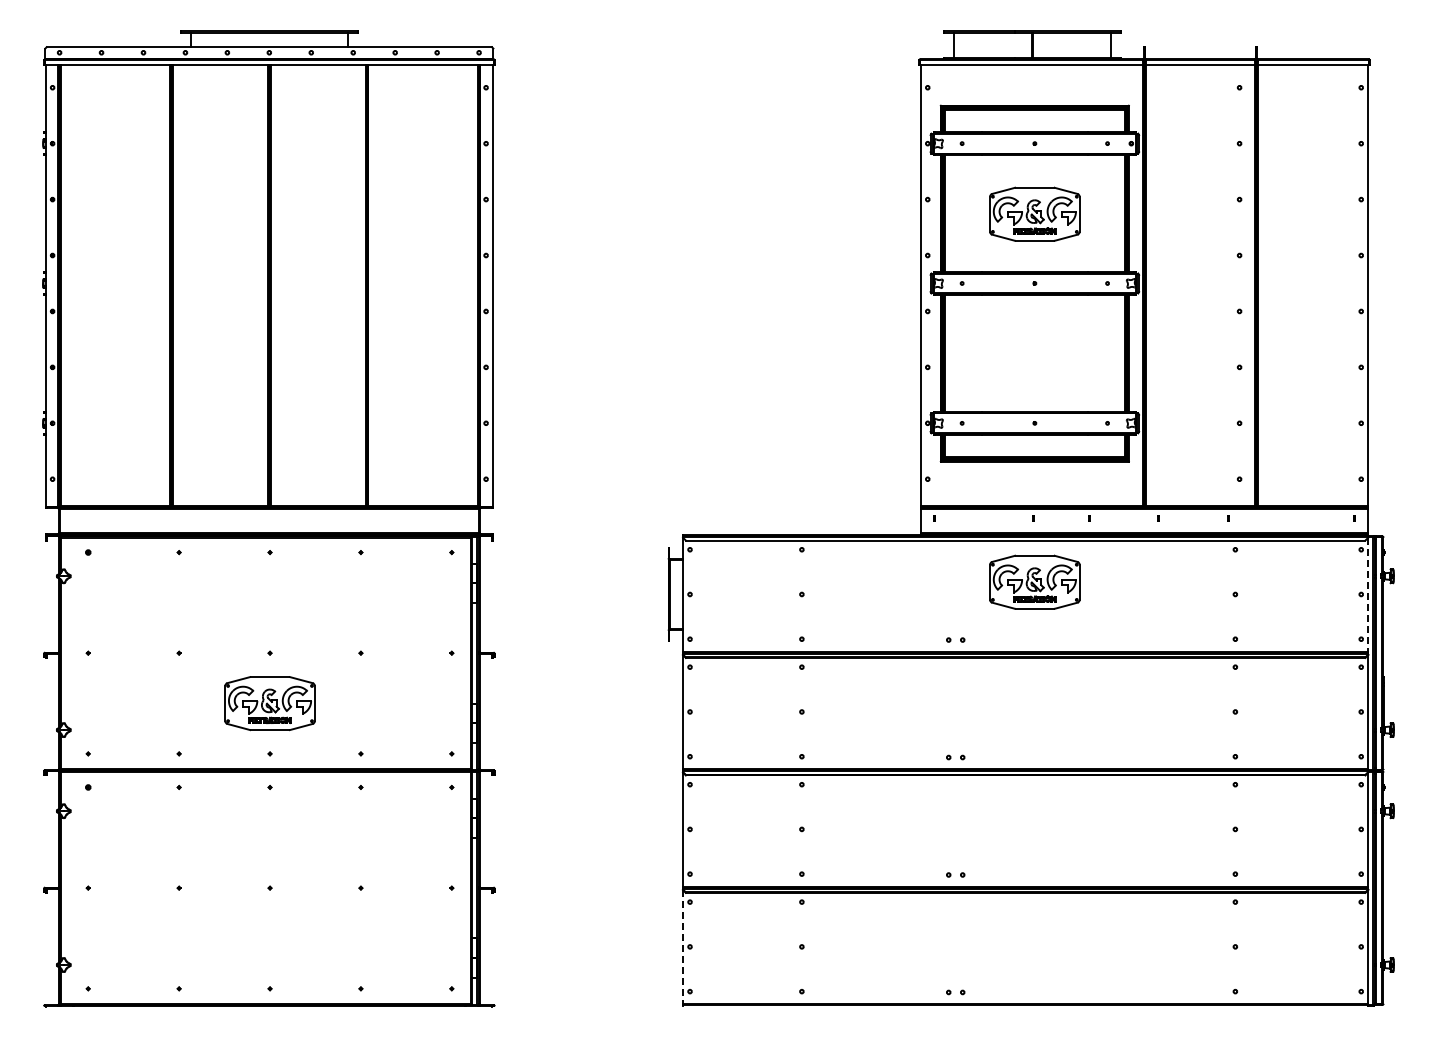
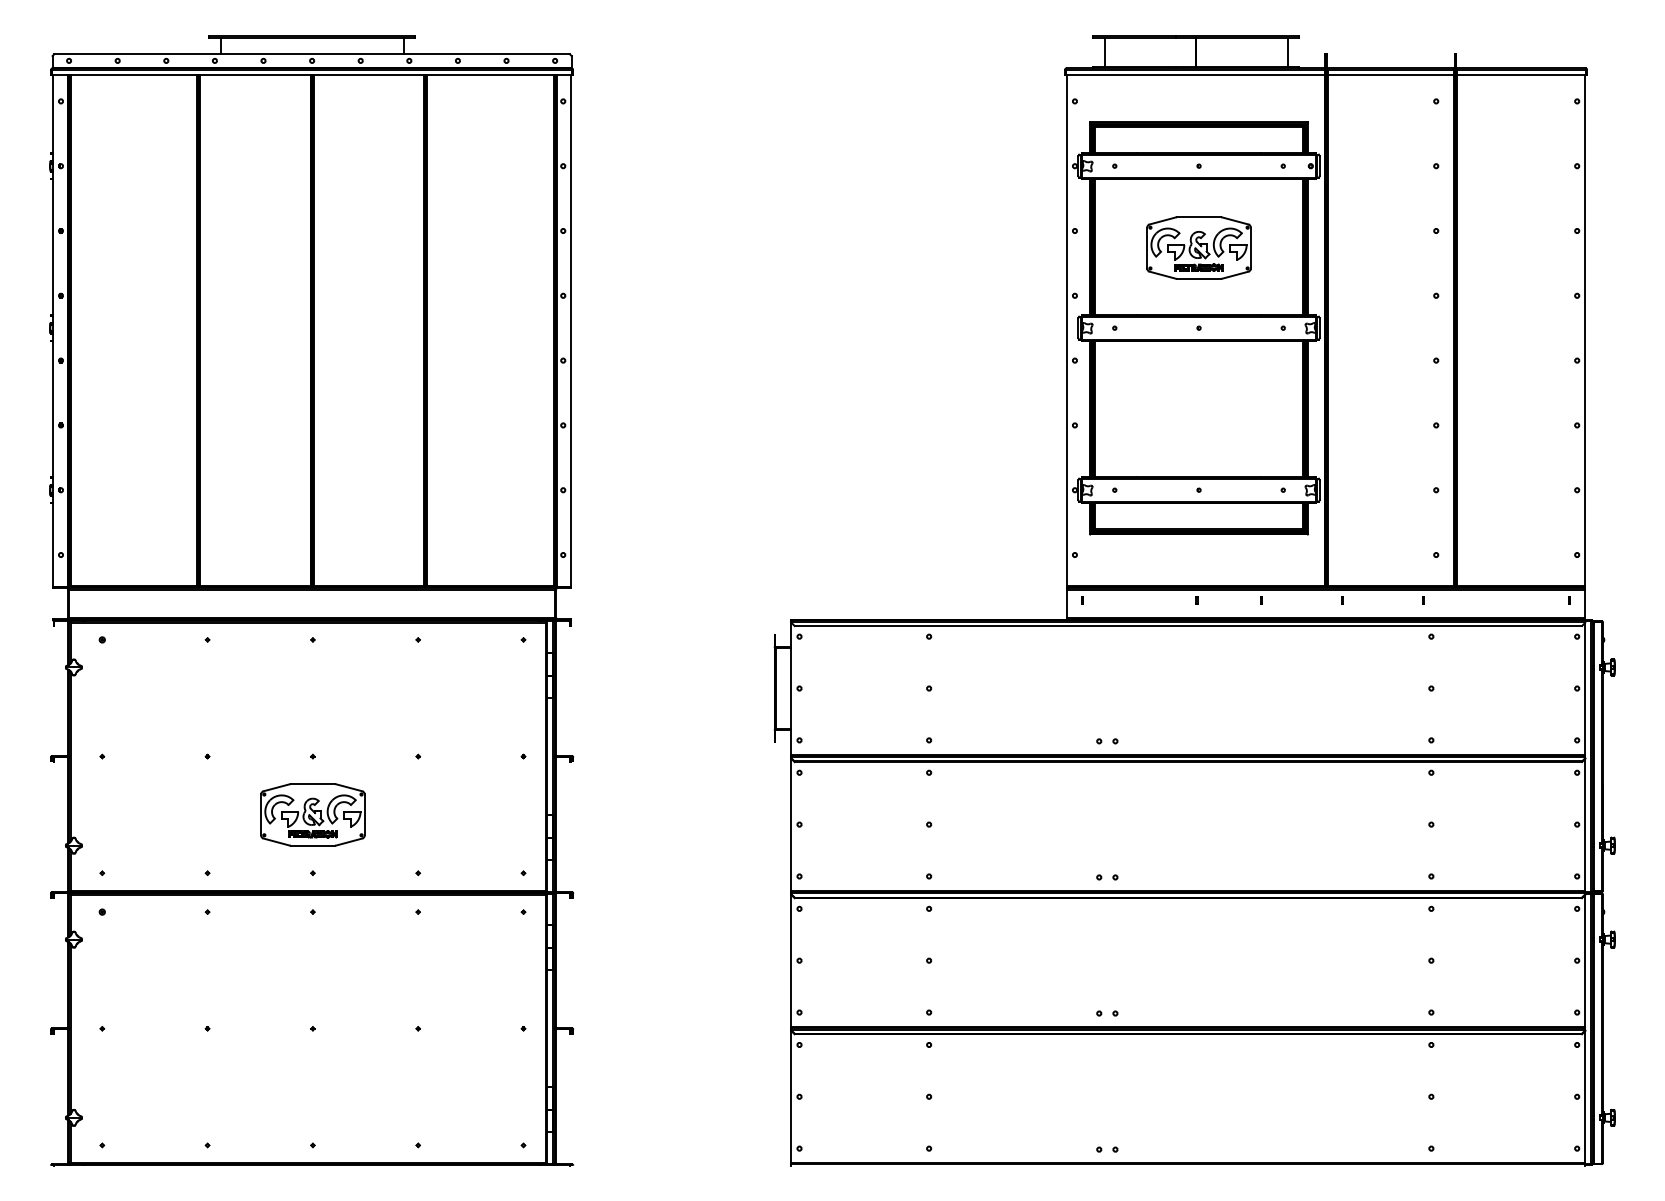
part: (1034, 581) -> (1198, 673), removed
line: (1368, 595) -> (1585, 689), dashed -> solid
line: (683, 947) -> (791, 1097), dashed -> solid

